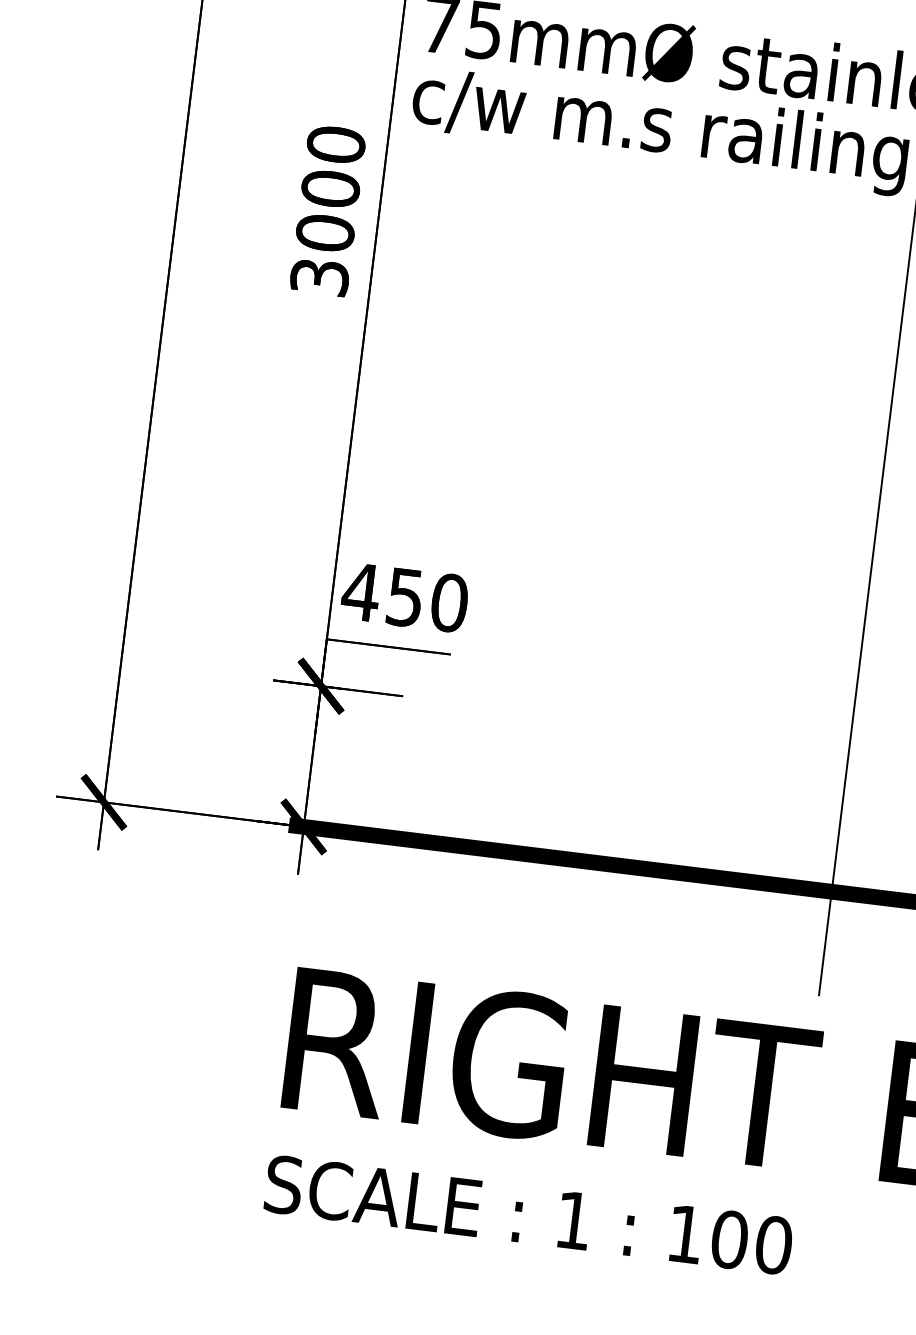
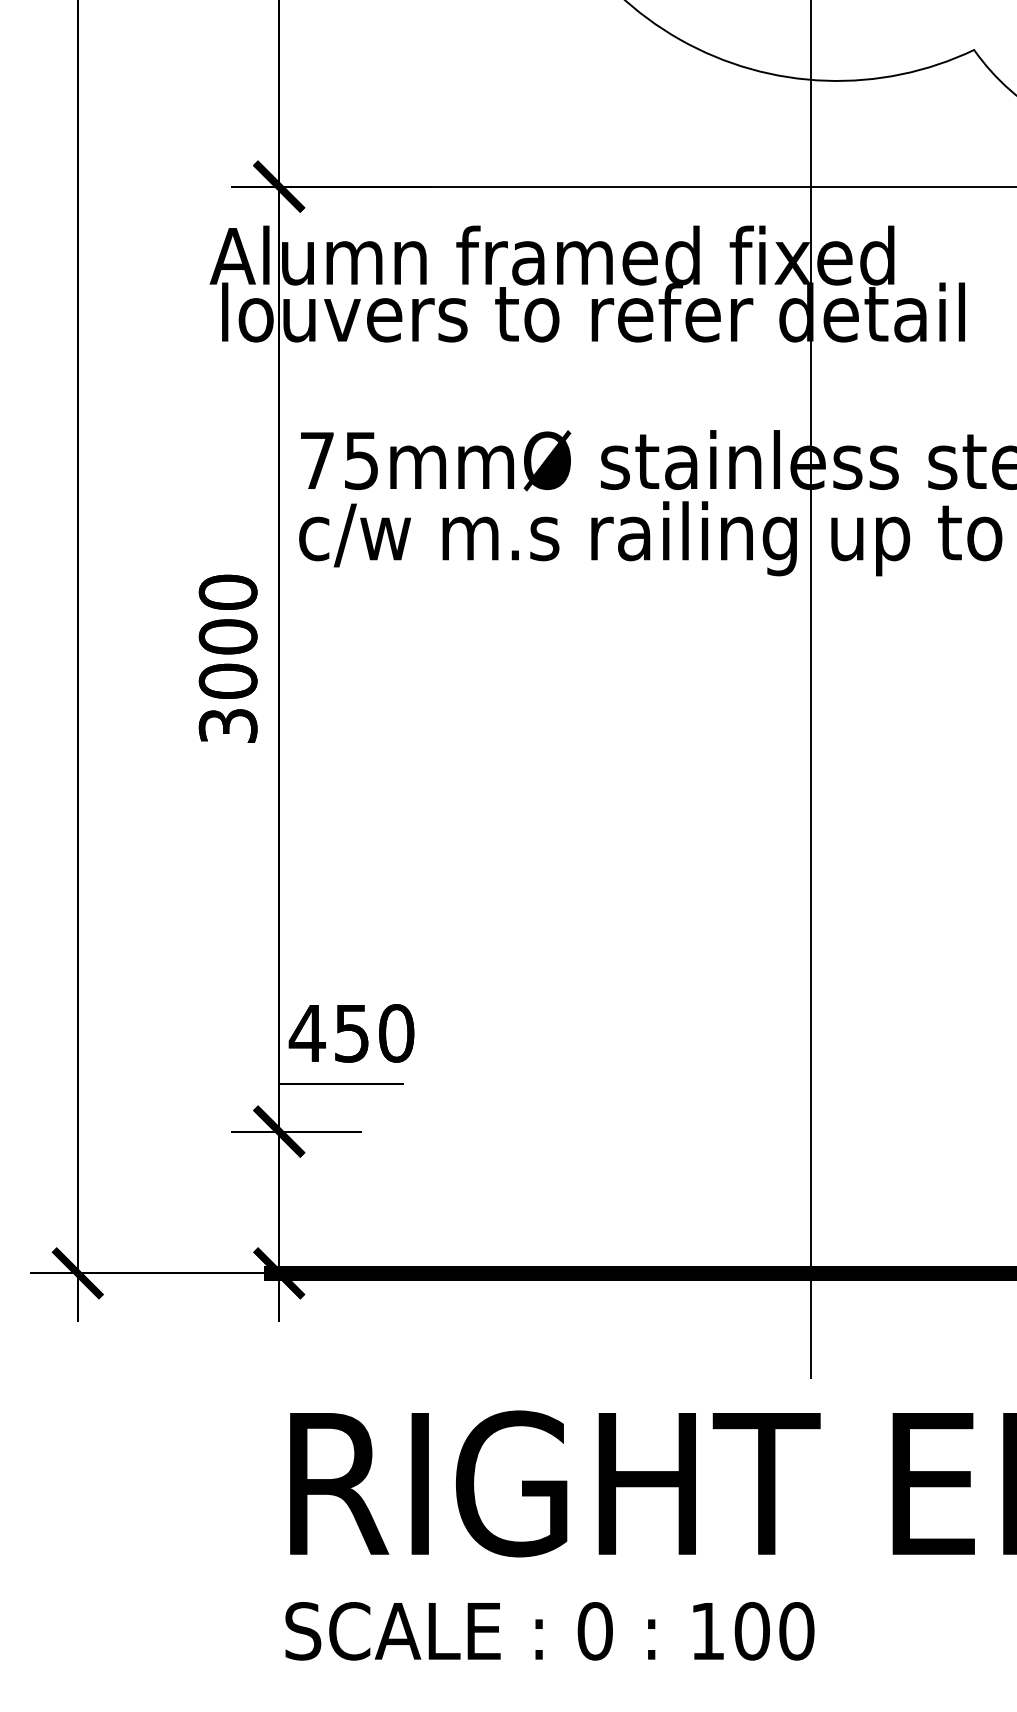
text: (573, 1220) -> (594, 1631), 1 -> 0

